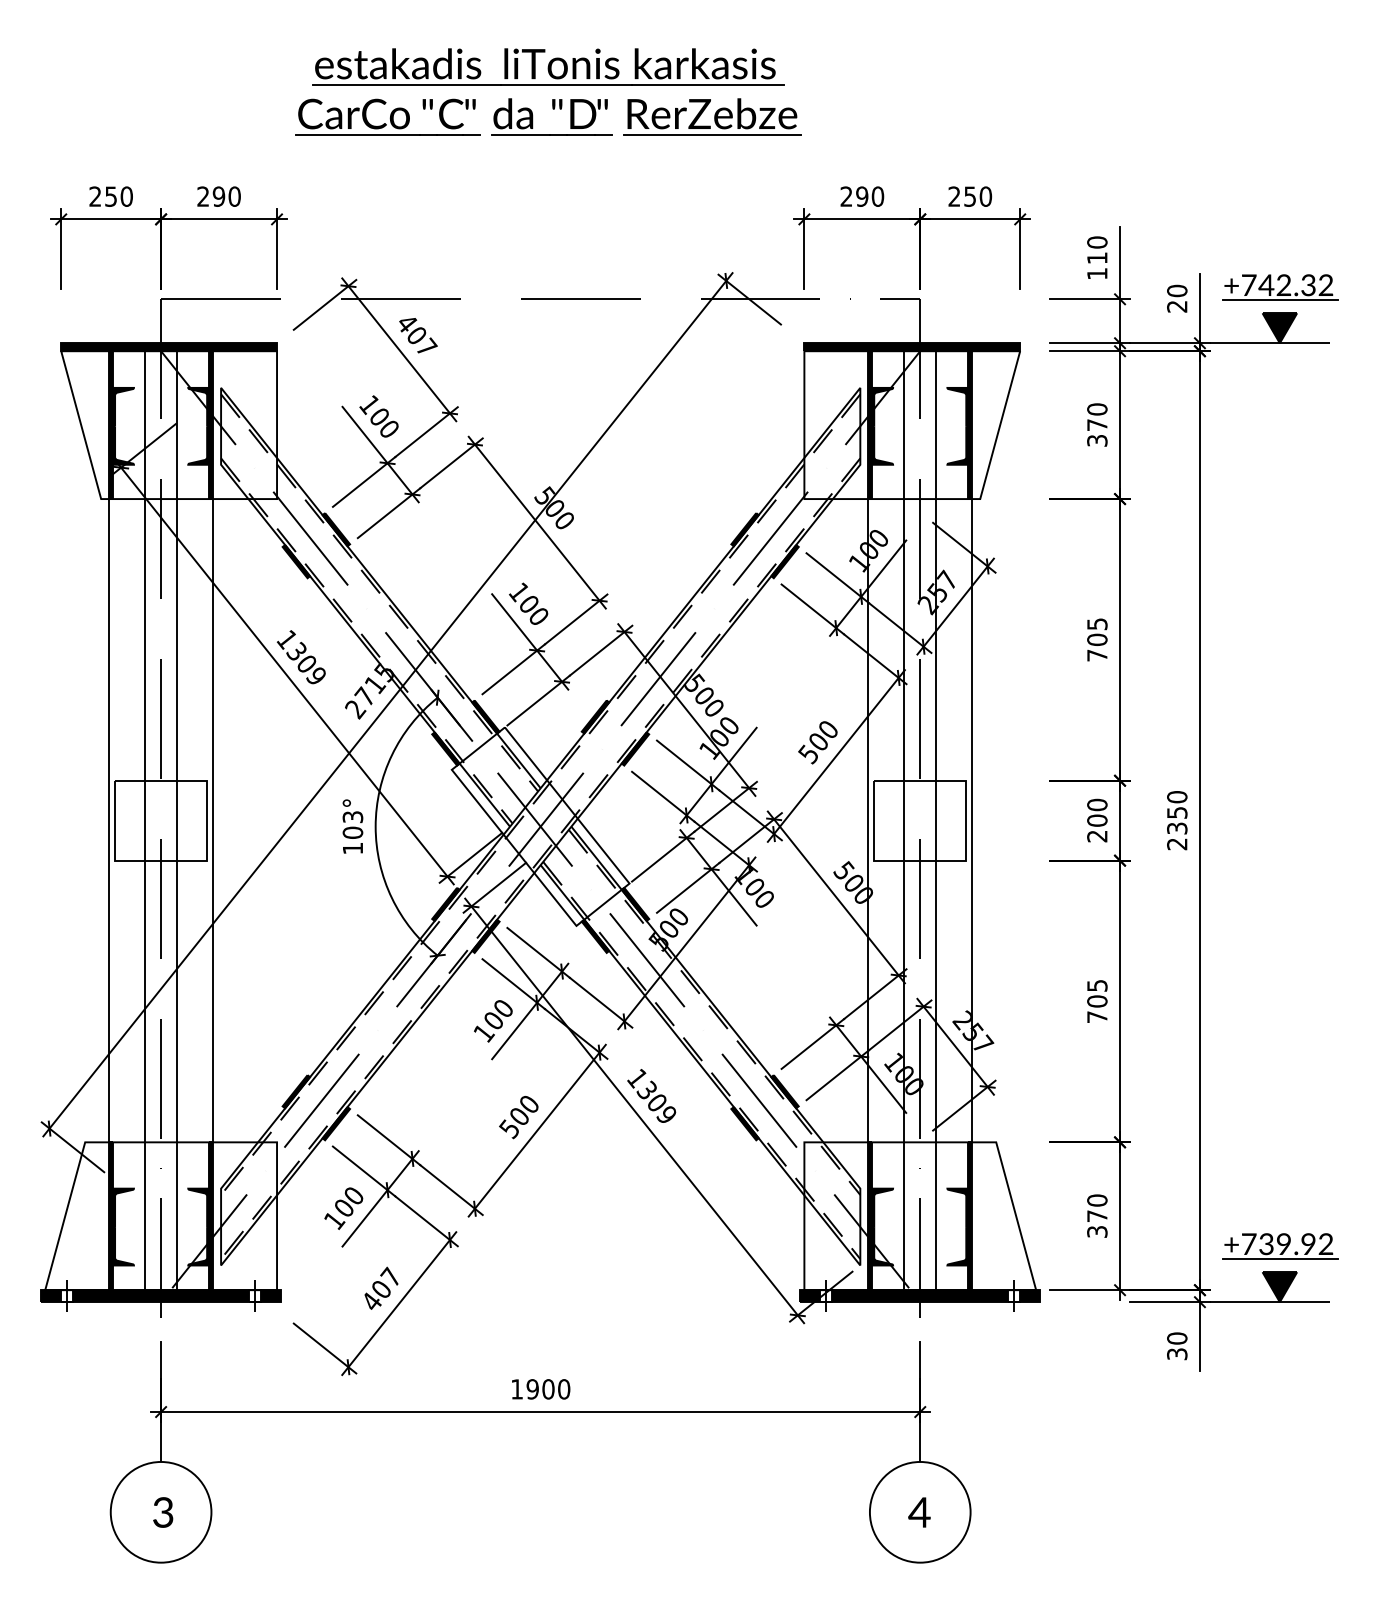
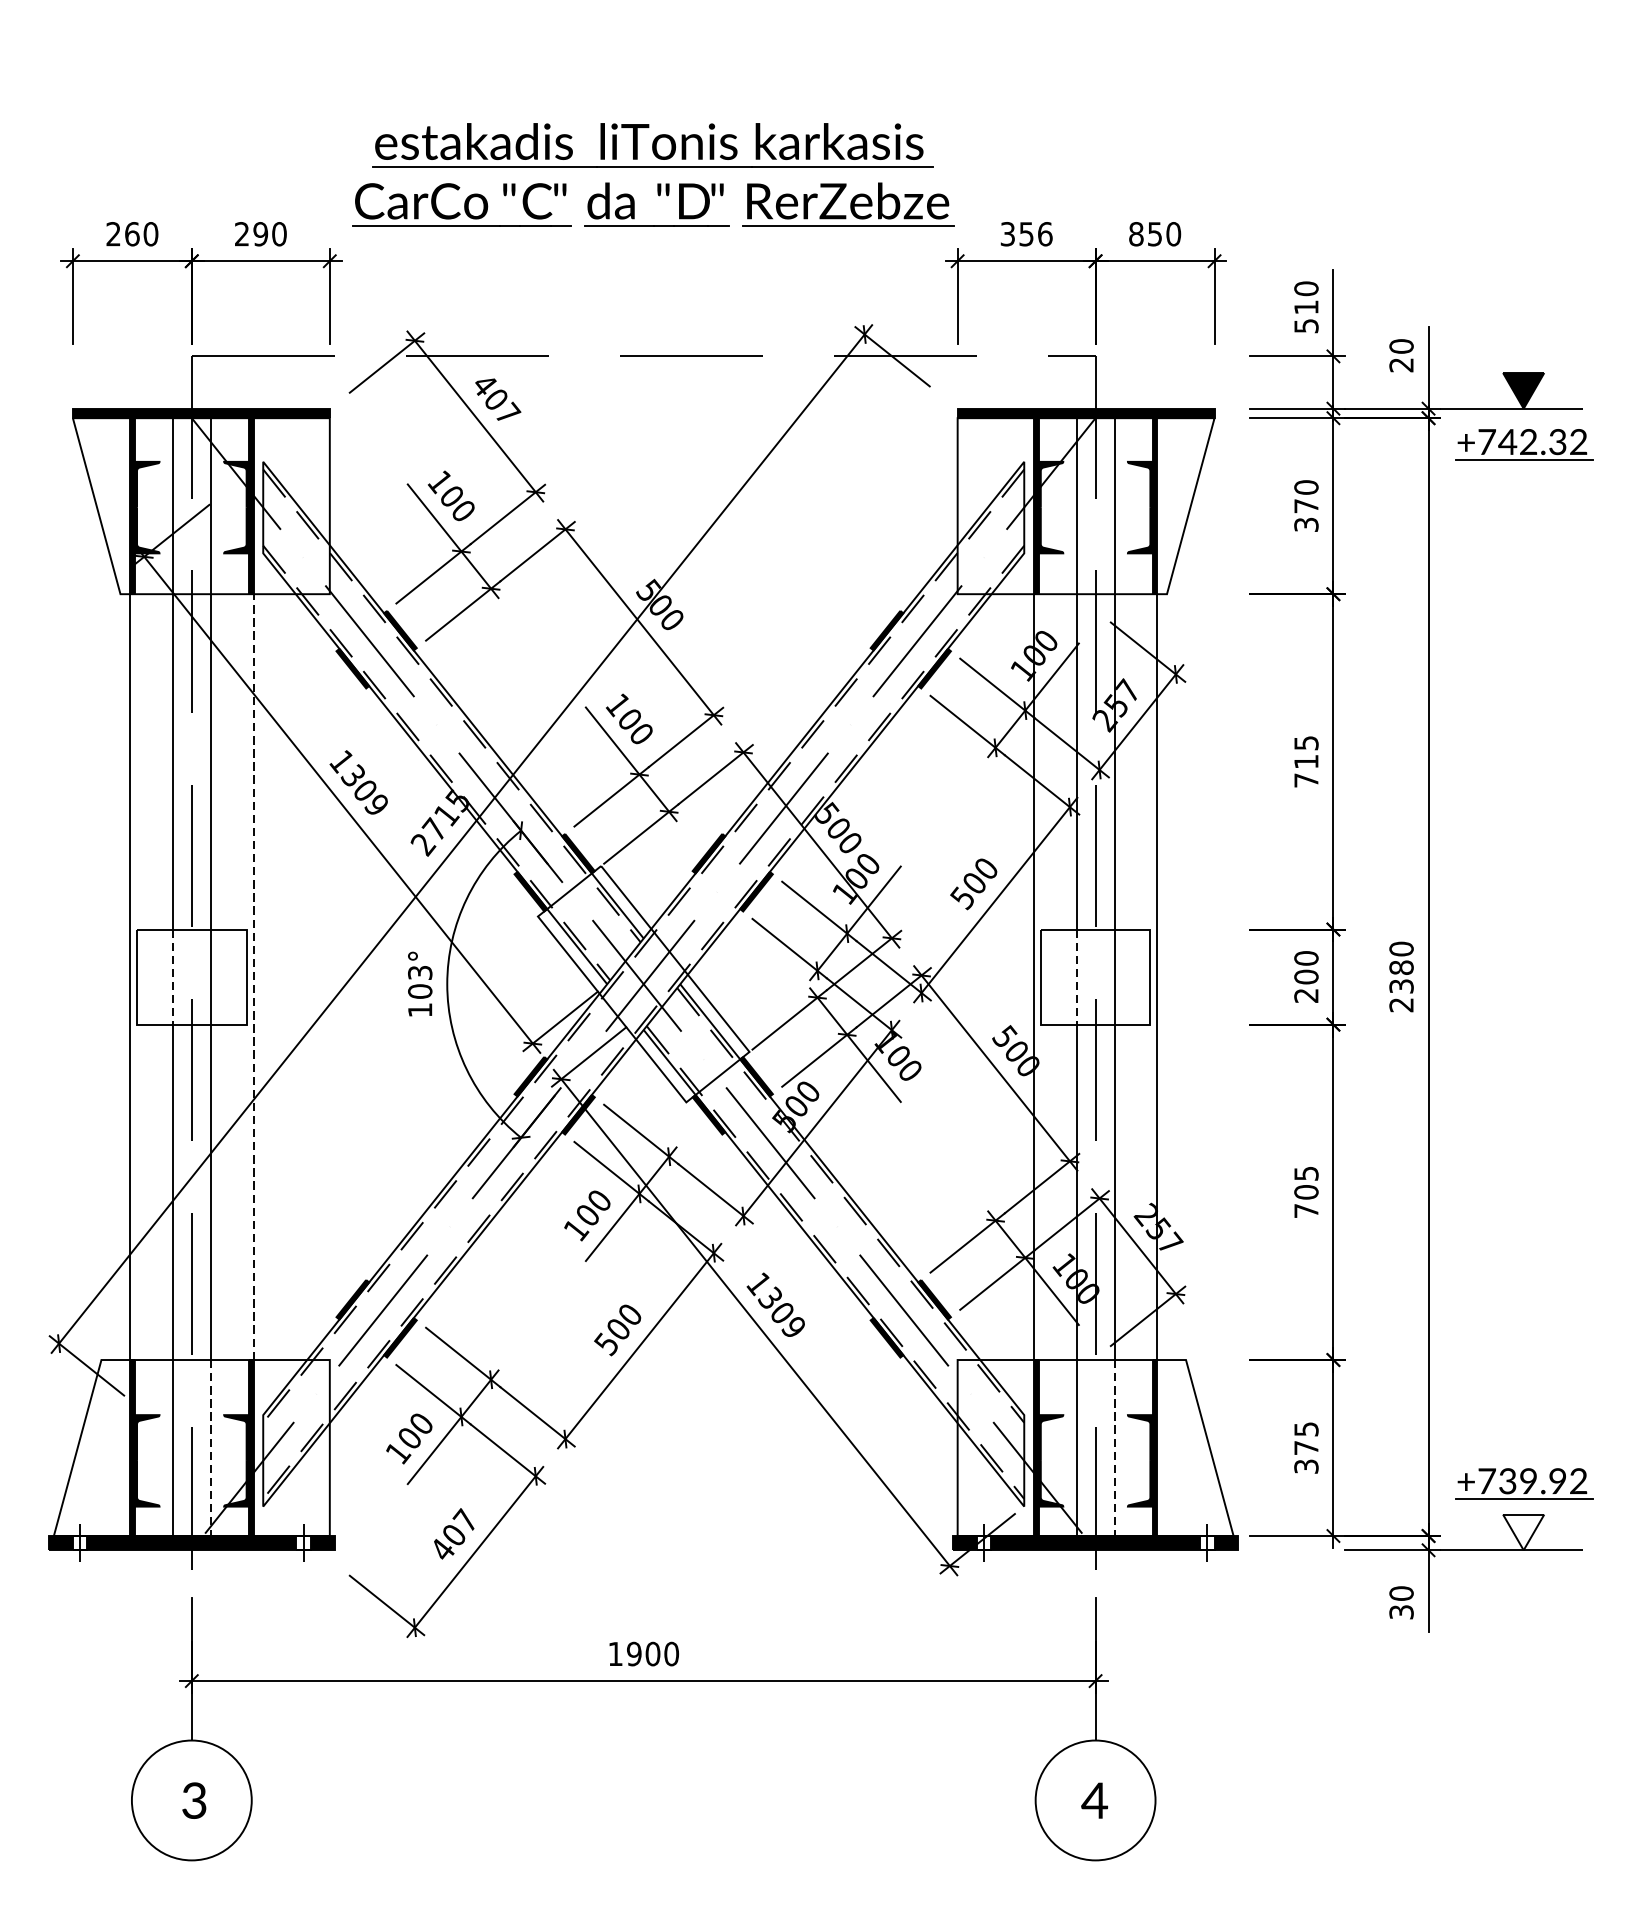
part: (548, 91) -> (653, 174), moved
text: (111, 196) -> (132, 233), 250 -> 260
text: (862, 196) -> (1026, 233), 290 -> 356
text: (954, 196) -> (1136, 233), 250 -> 850
text: (1097, 273) -> (1306, 325), 110 -> 510
part: (1280, 287) -> (1524, 444), moved
text: (1097, 639) -> (1306, 761), 705 -> 715
text: (1177, 812) -> (1401, 967), 2350 -> 2380
line: (145, 820) -> (173, 976), solid -> dashed
line: (213, 820) -> (254, 976), solid -> dashed
line: (904, 820) -> (1076, 976), solid -> dashed
text: (1097, 1200) -> (1306, 1429), 370 -> 375
line: (177, 1216) -> (211, 1448), solid -> dashed
line: (936, 1216) -> (1114, 1448), solid -> dashed
fill: (1279, 1287) -> (1523, 1532), removed

